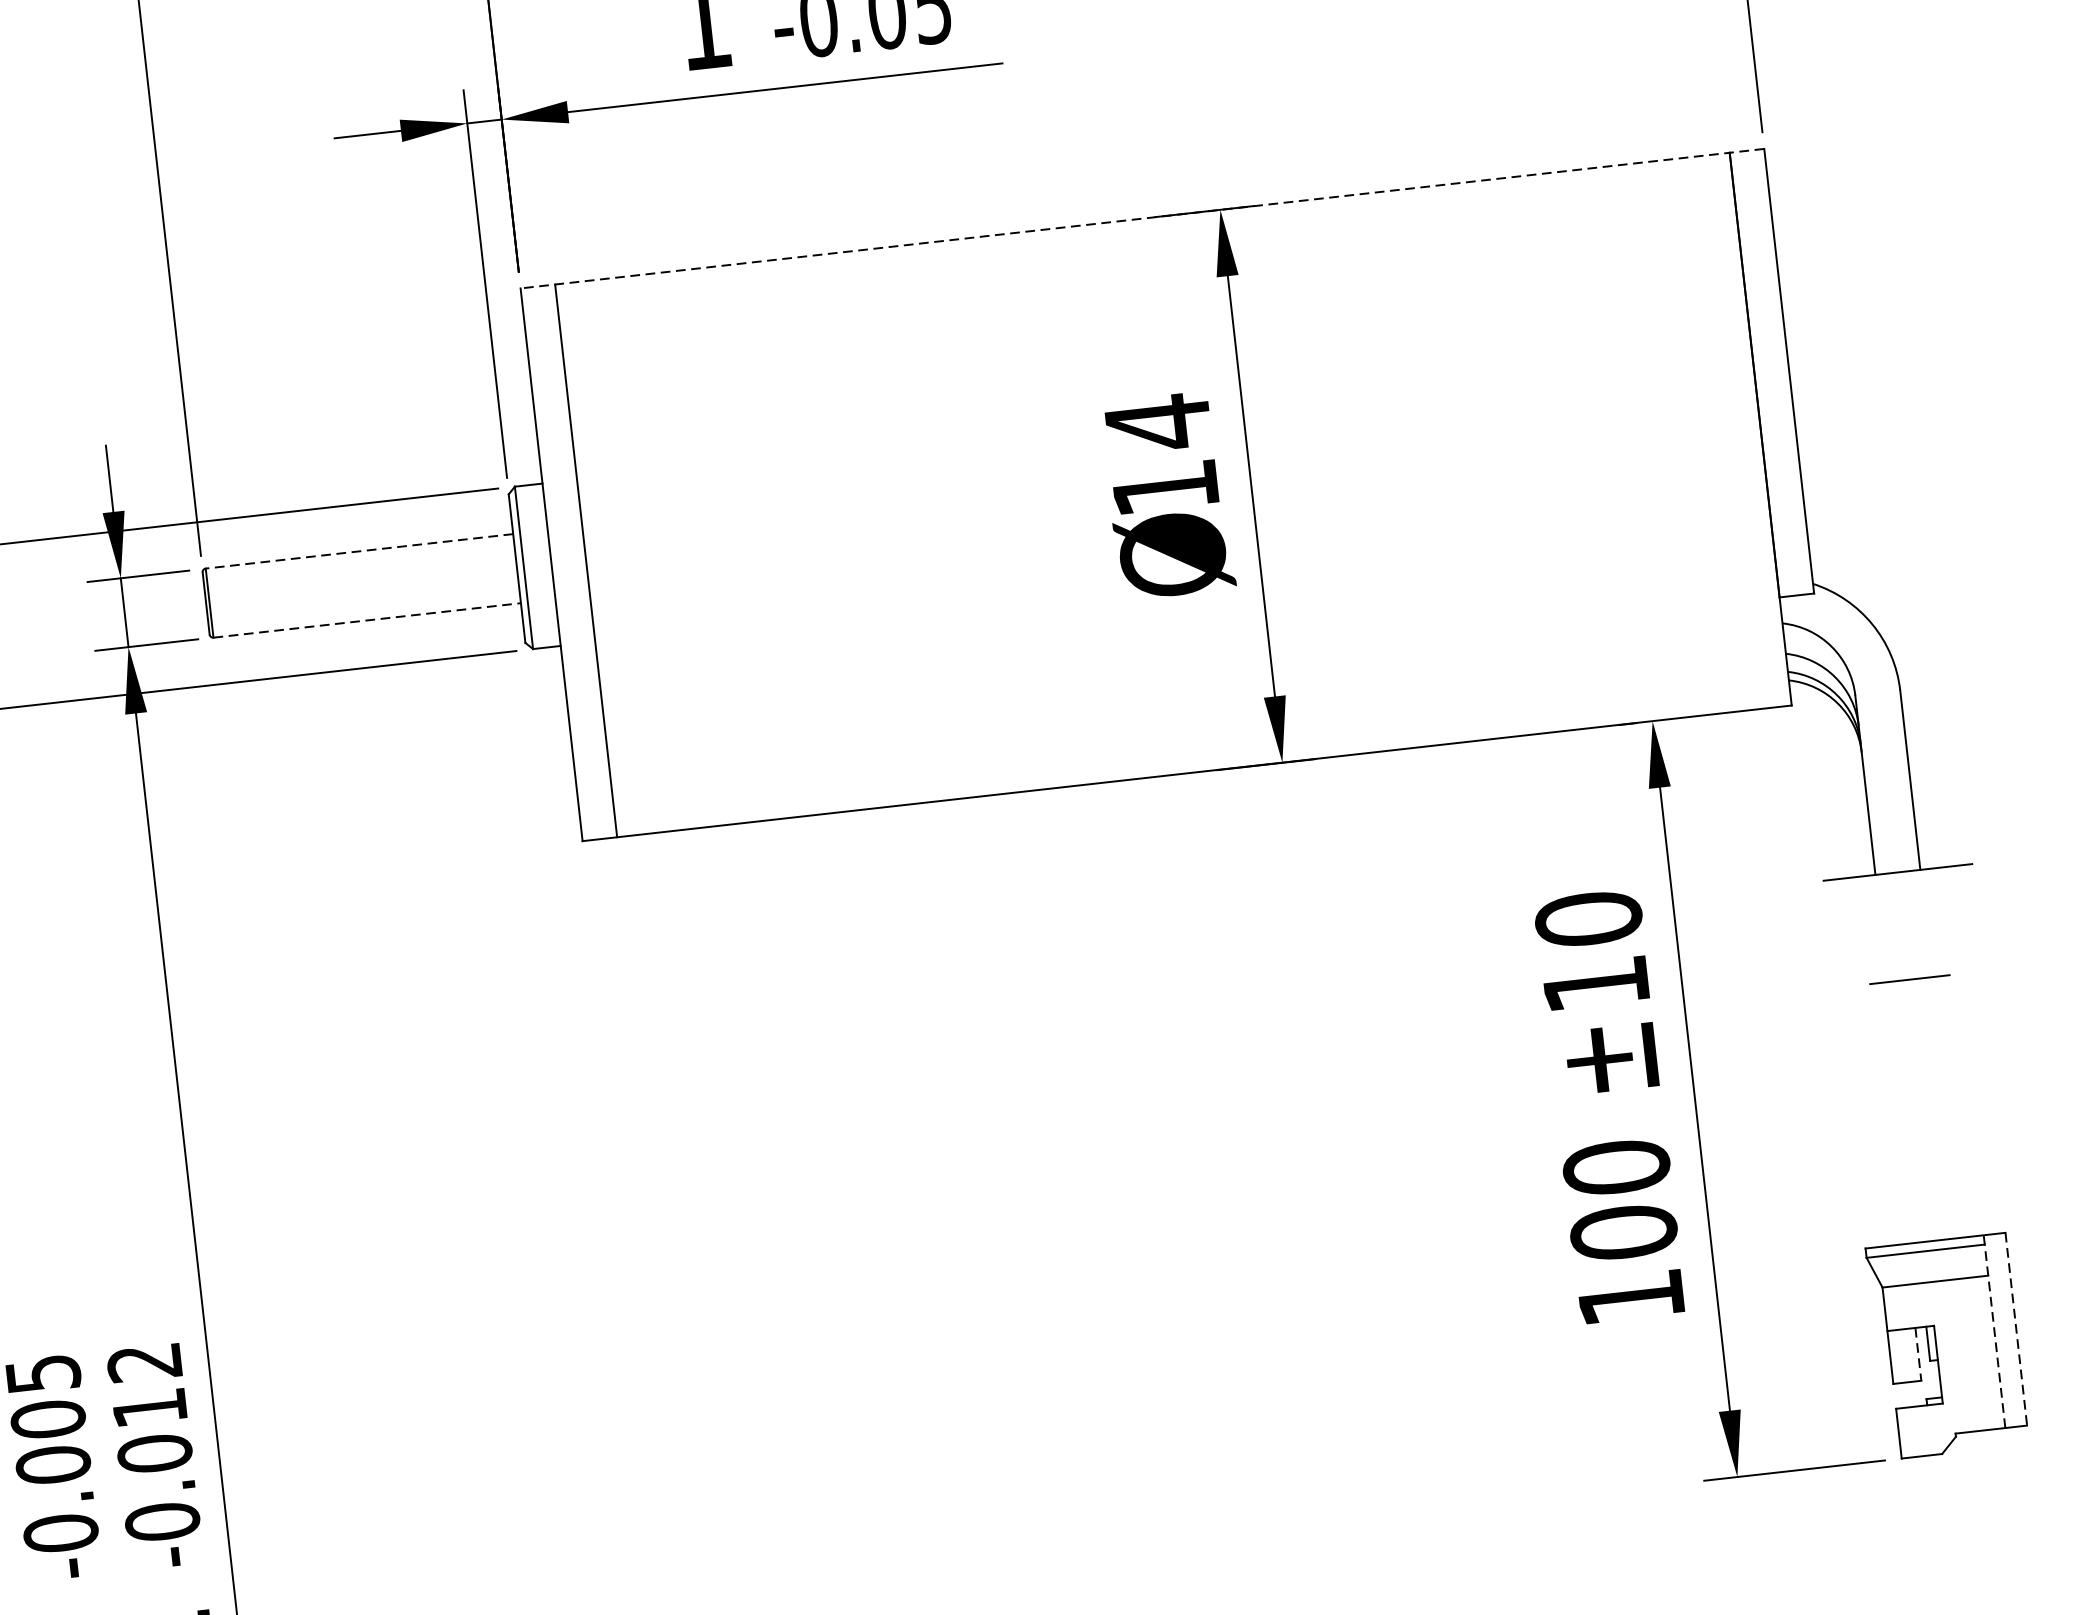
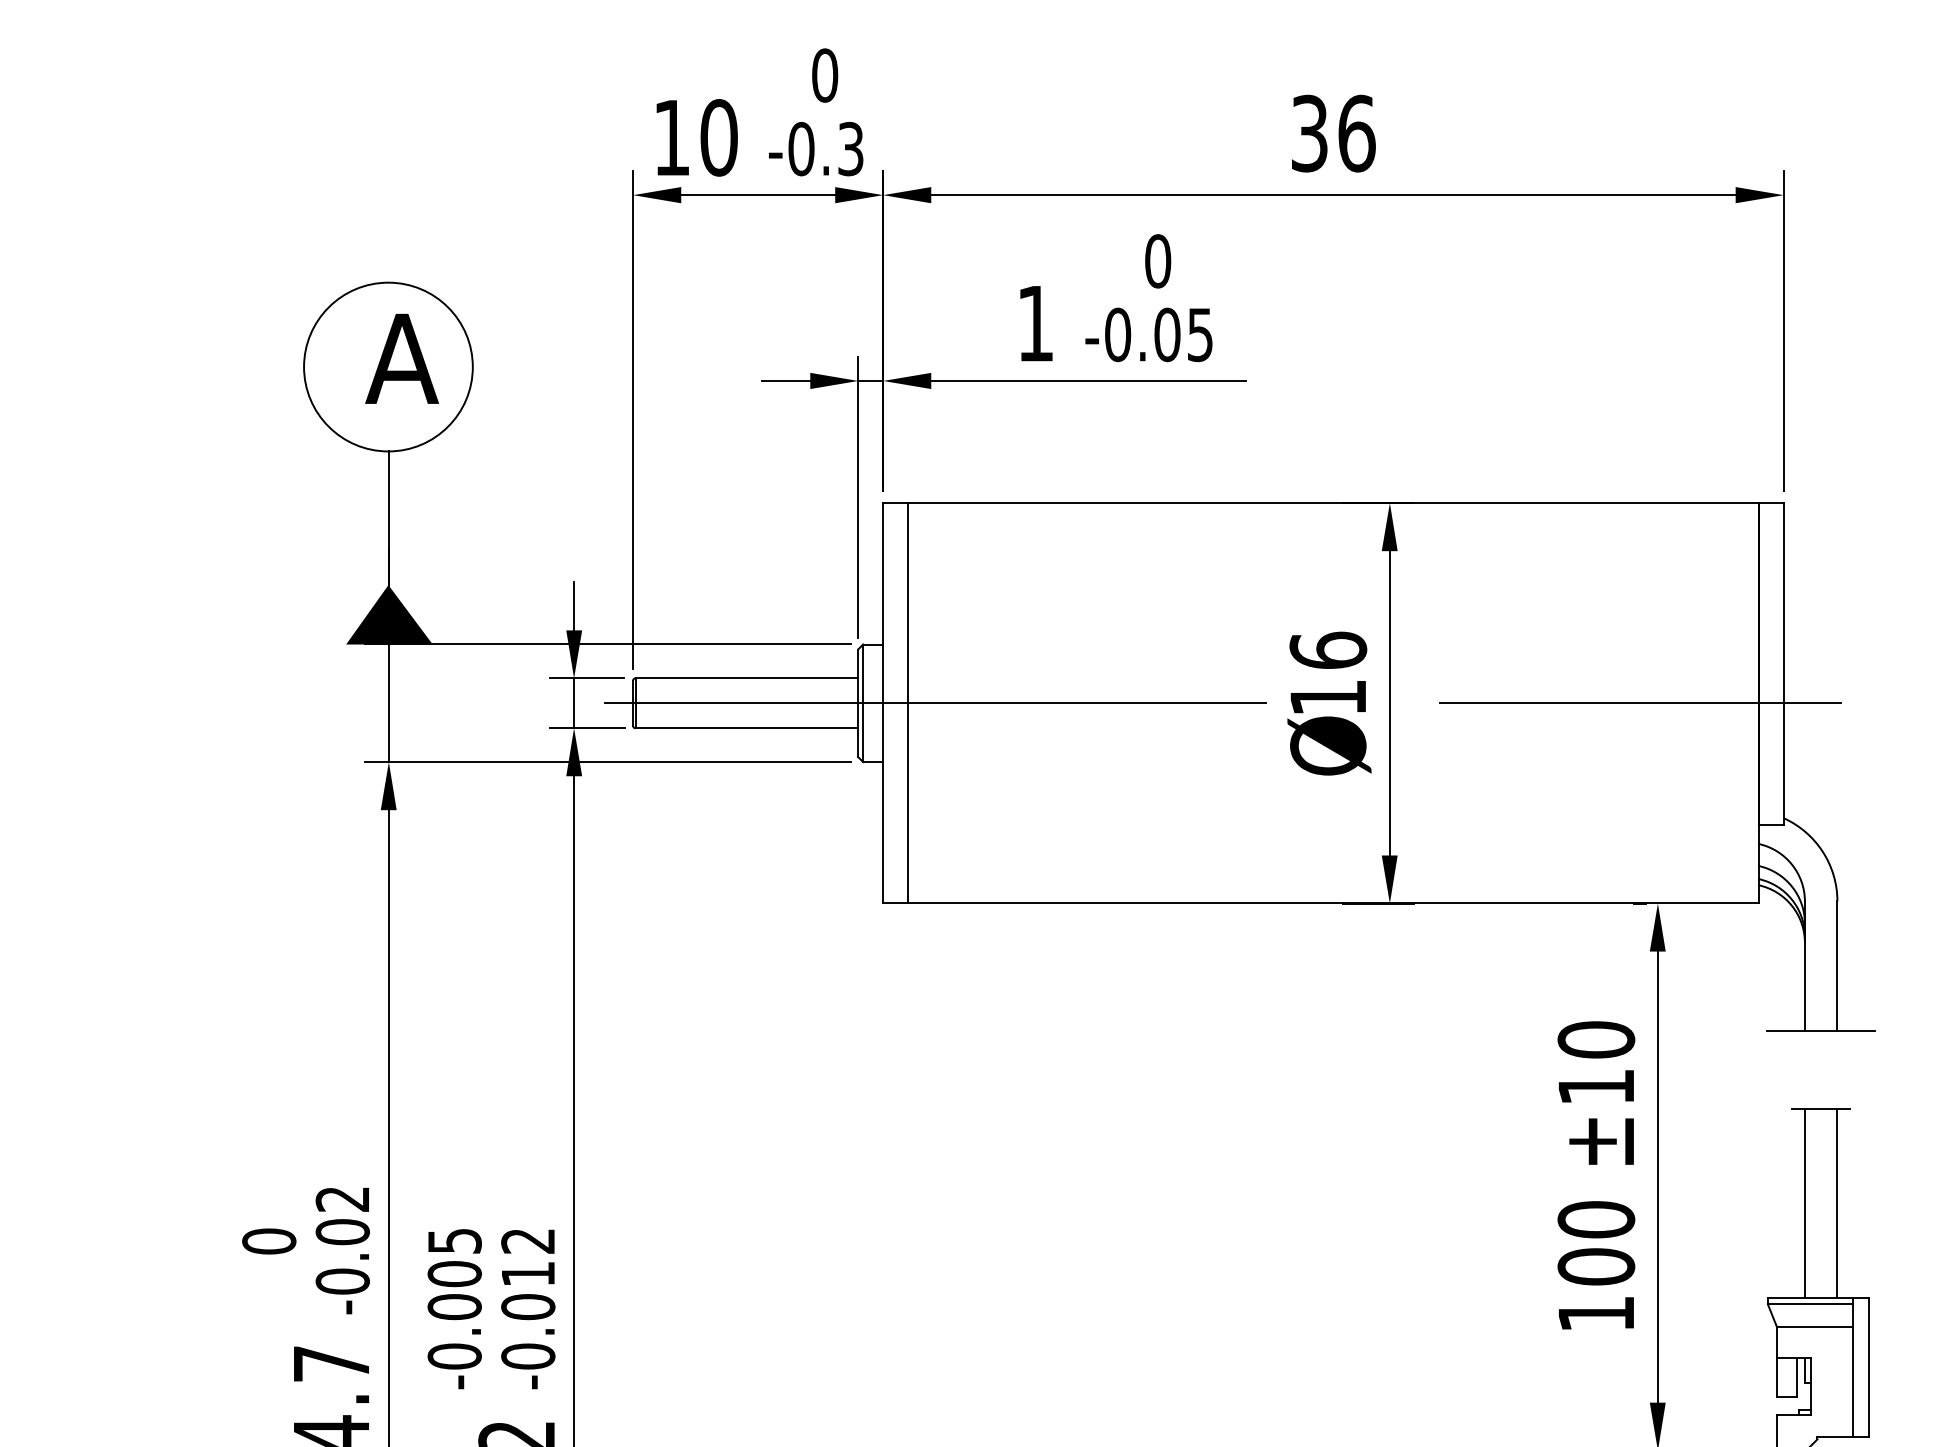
line: (1141, 219) -> (1332, 503), dashed -> solid
text: (1158, 422) -> (1328, 650), 14 -> 16
line: (1596, 447) -> (1639, 703), added
line: (358, 551) -> (746, 678), dashed -> solid
line: (623, 556) -> (935, 703), added
line: (368, 620) -> (747, 728), dashed -> solid
line: (1946, 1106) -> (1837, 1202), added
line: (1901, 1111) -> (1804, 1202), added
line: (2016, 1329) -> (1869, 1367), dashed -> solid
line: (1994, 1331) -> (1853, 1367), dashed -> solid
line: (1918, 1355) -> (1797, 1378), dashed -> solid

